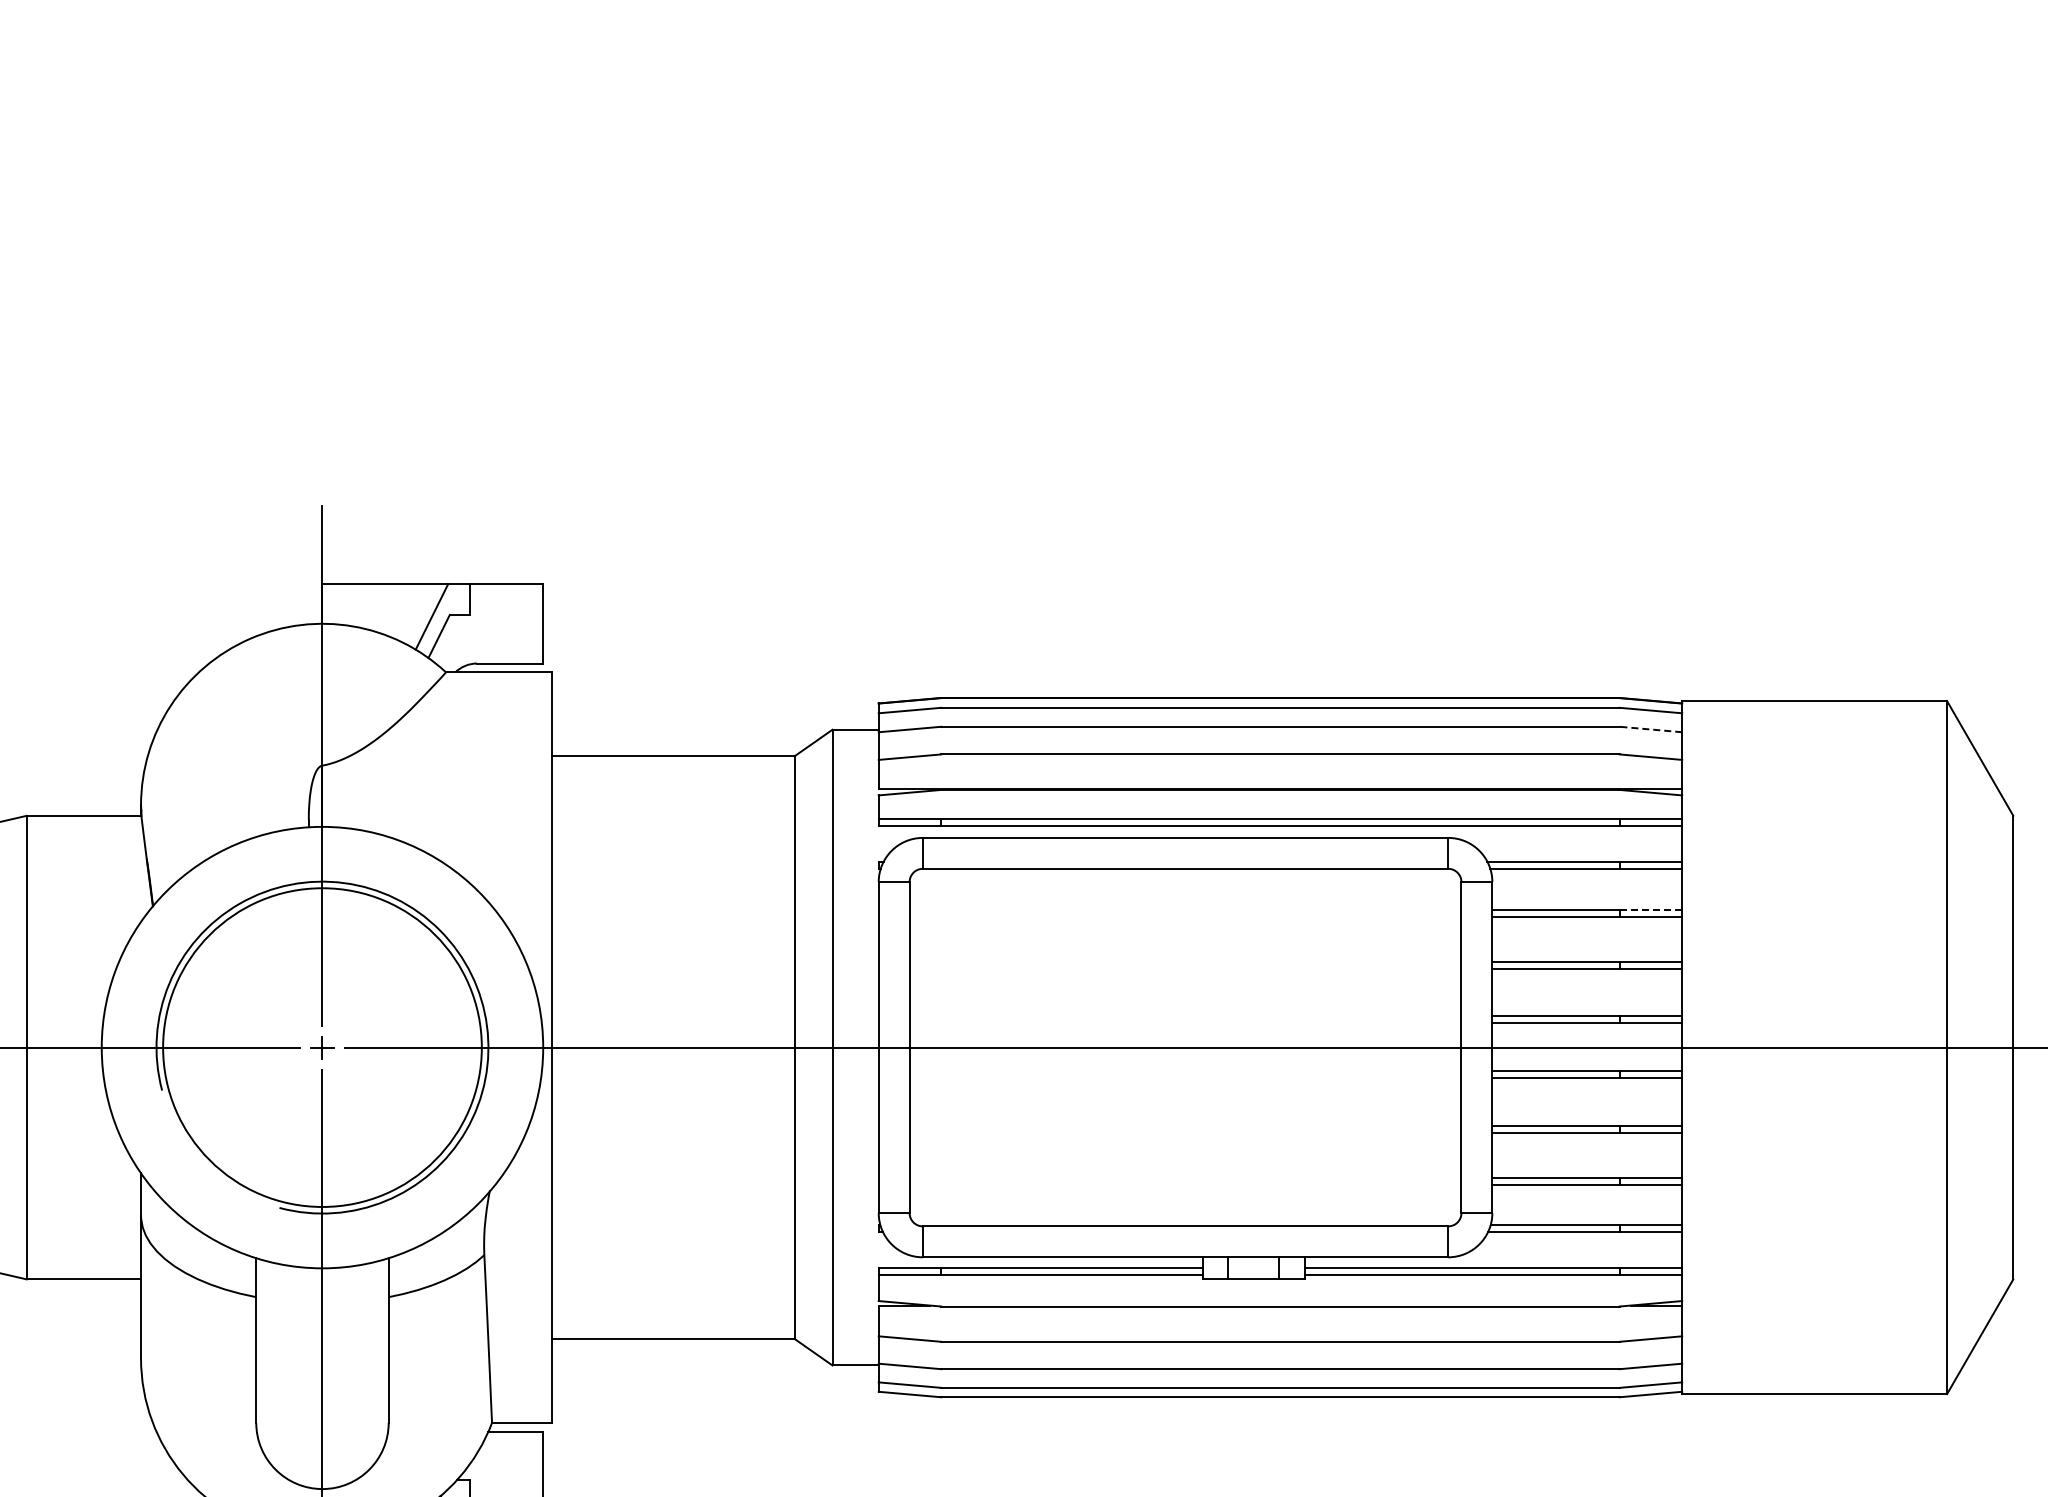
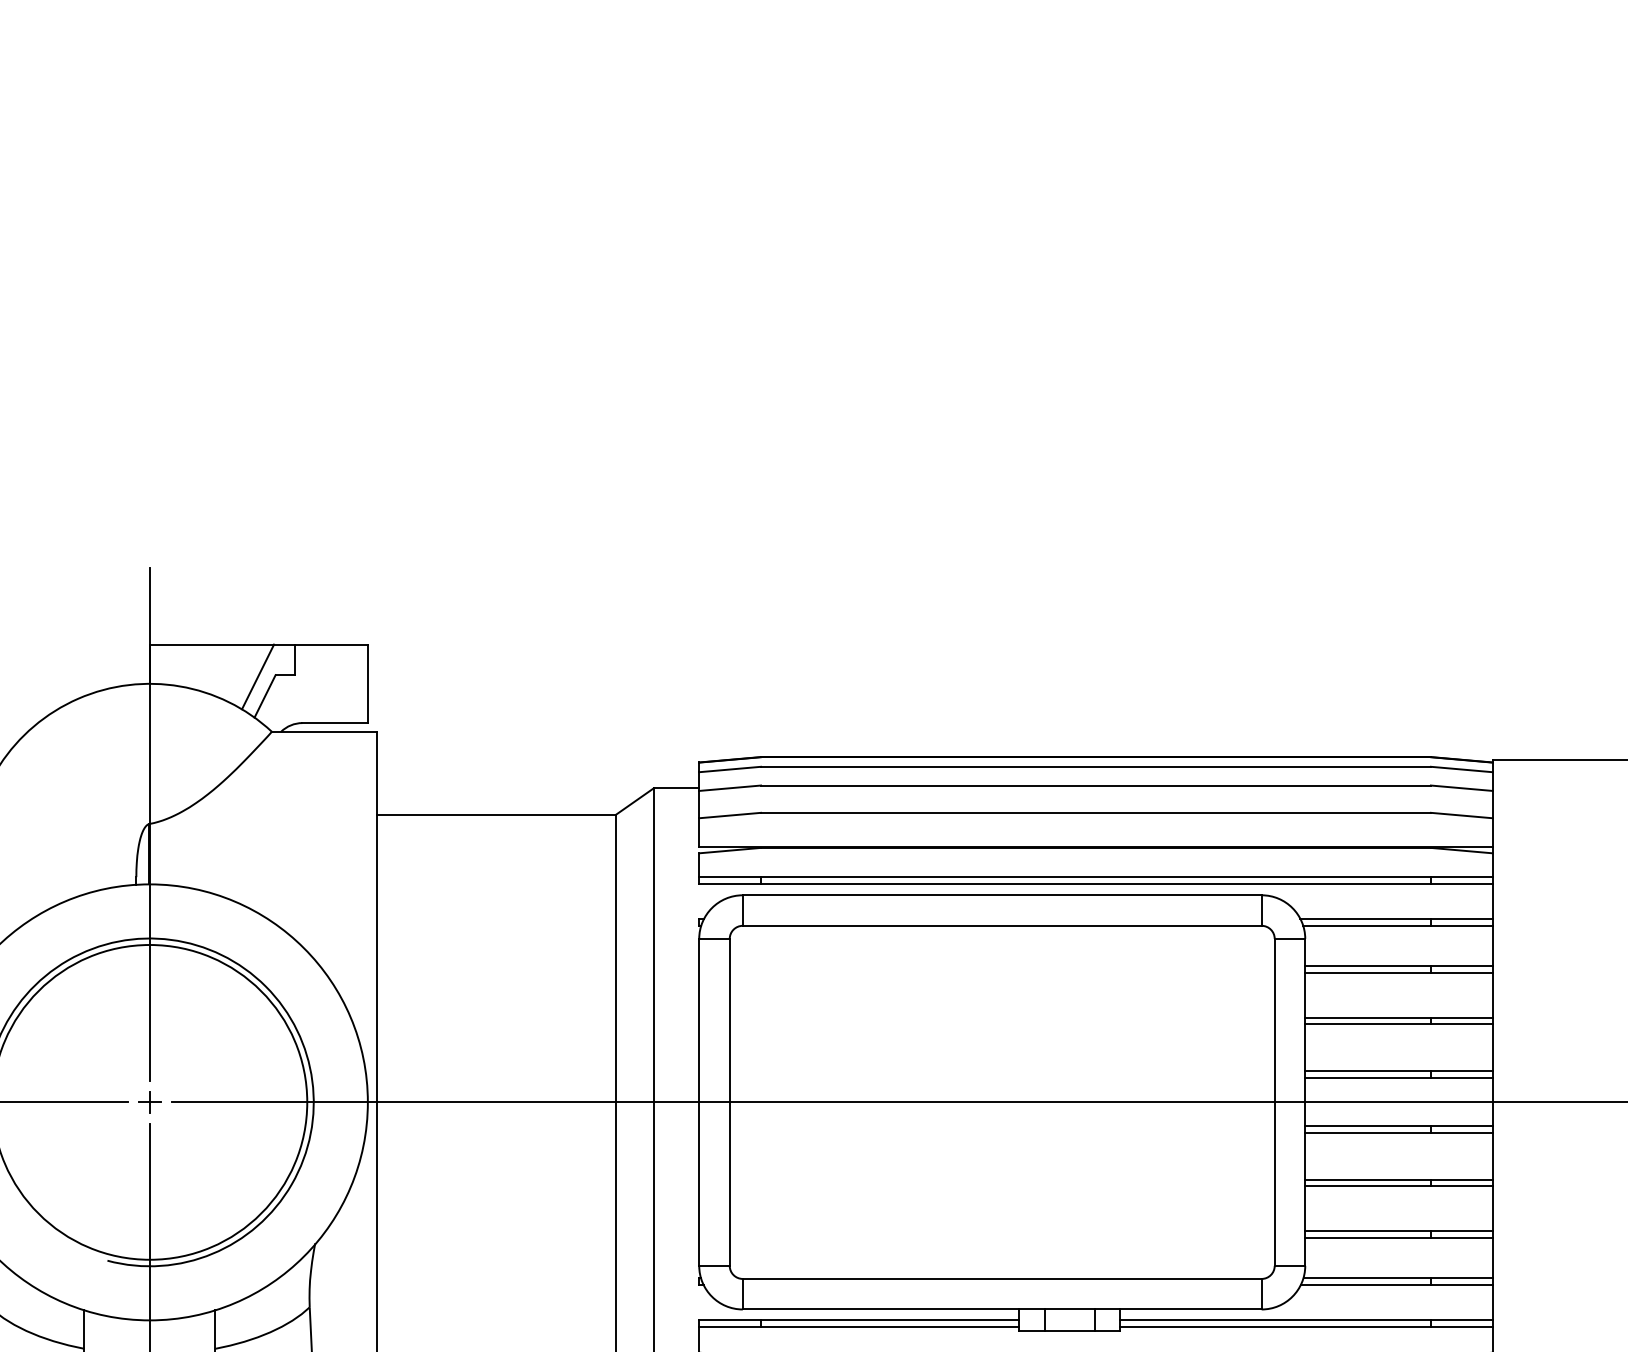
line: (1650, 729) -> (1461, 788), dashed -> solid
line: (1650, 909) -> (1461, 965), dashed -> solid

